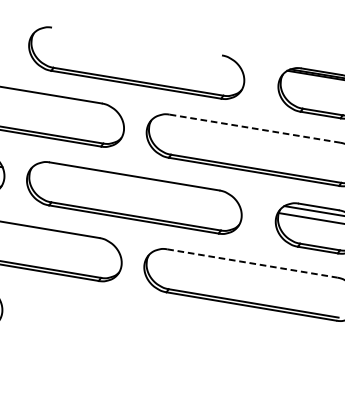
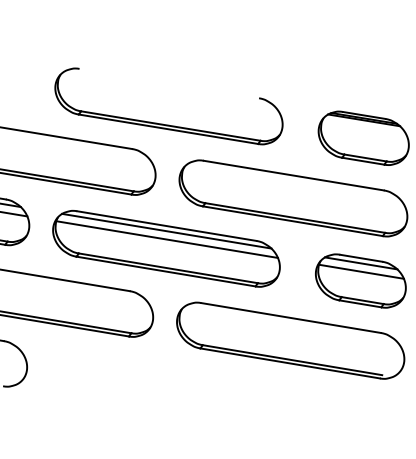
line: (255, 128) -> (294, 175), dashed -> solid
line: (134, 180) -> (166, 230), added
line: (134, 189) -> (166, 239), added
line: (252, 263) -> (291, 318), dashed -> solid

